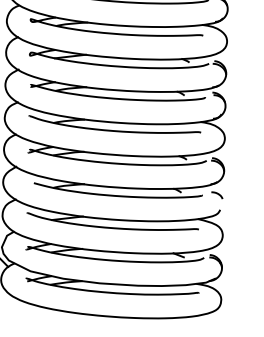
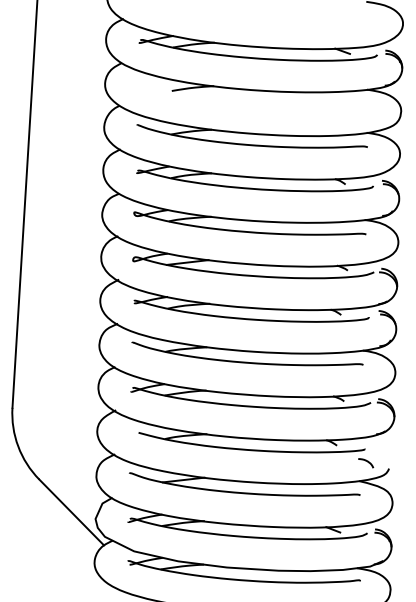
curve: (218, 194) -> (367, 462), moved

